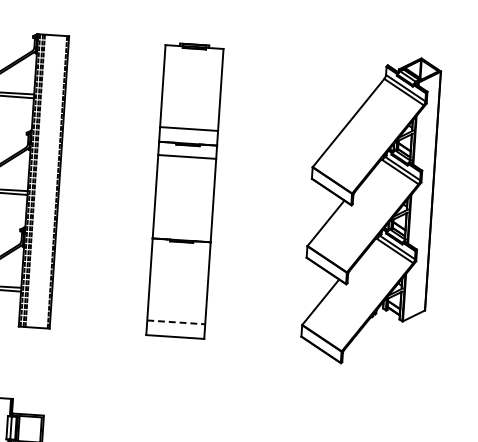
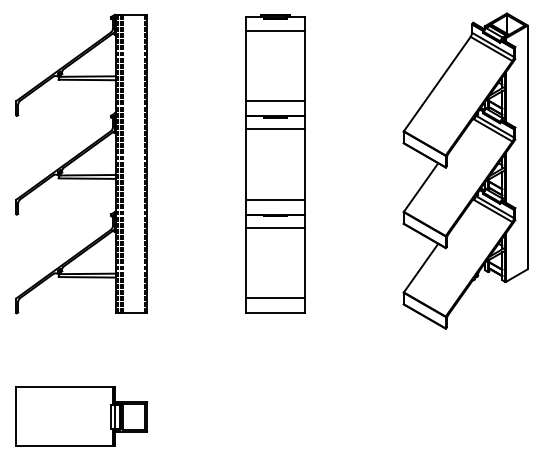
line: (193, 59) -> (275, 30), added
line: (182, 225) -> (275, 199), added
line: (180, 253) -> (275, 228), added
line: (176, 322) -> (275, 298), dashed -> solid

